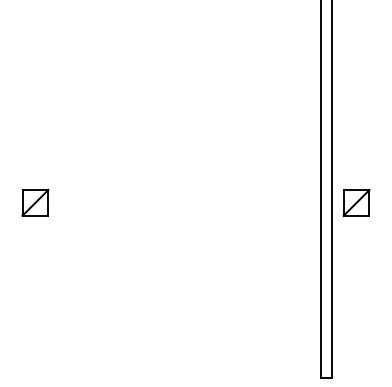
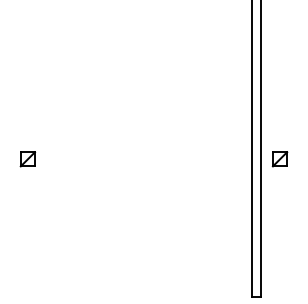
part: (35, 202) -> (27, 159), size x0.7
part: (356, 202) -> (280, 159), size x0.7

